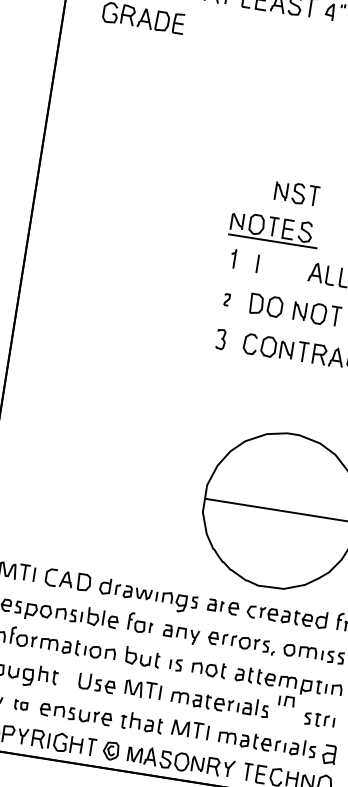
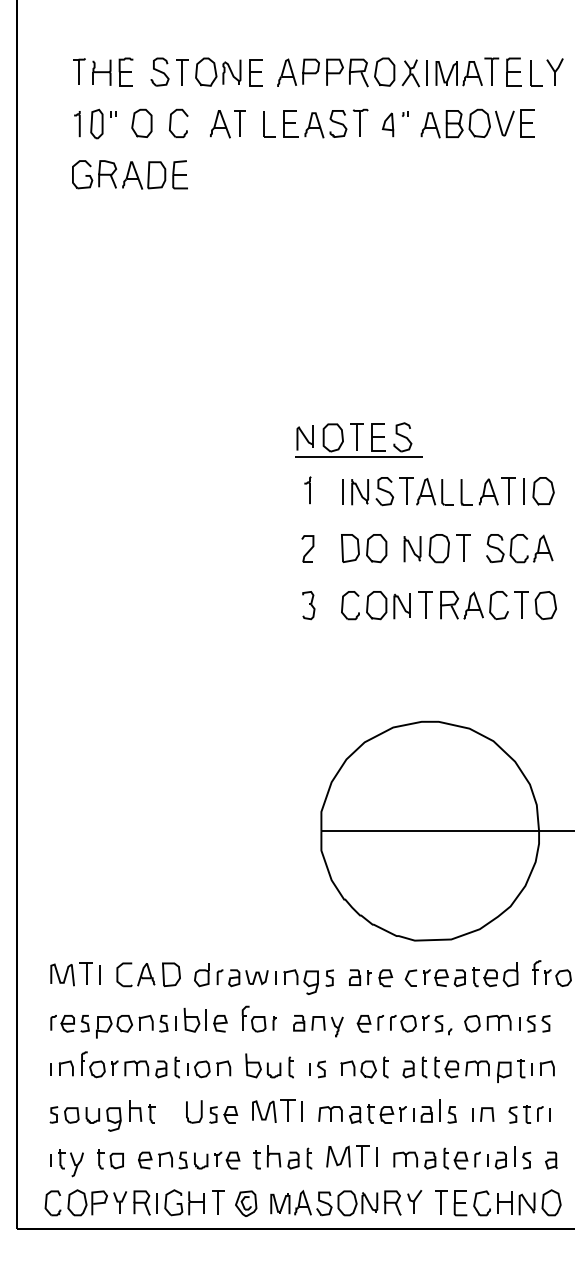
part: (297, 193) -> (382, 491), moved
part: (226, 299) -> (307, 548), size x1.67
part: (287, 701) -> (483, 1114), moved
part: (21, 705) -> (110, 1159), size x1.43
part: (329, 754) -> (551, 1160), size x0.62

